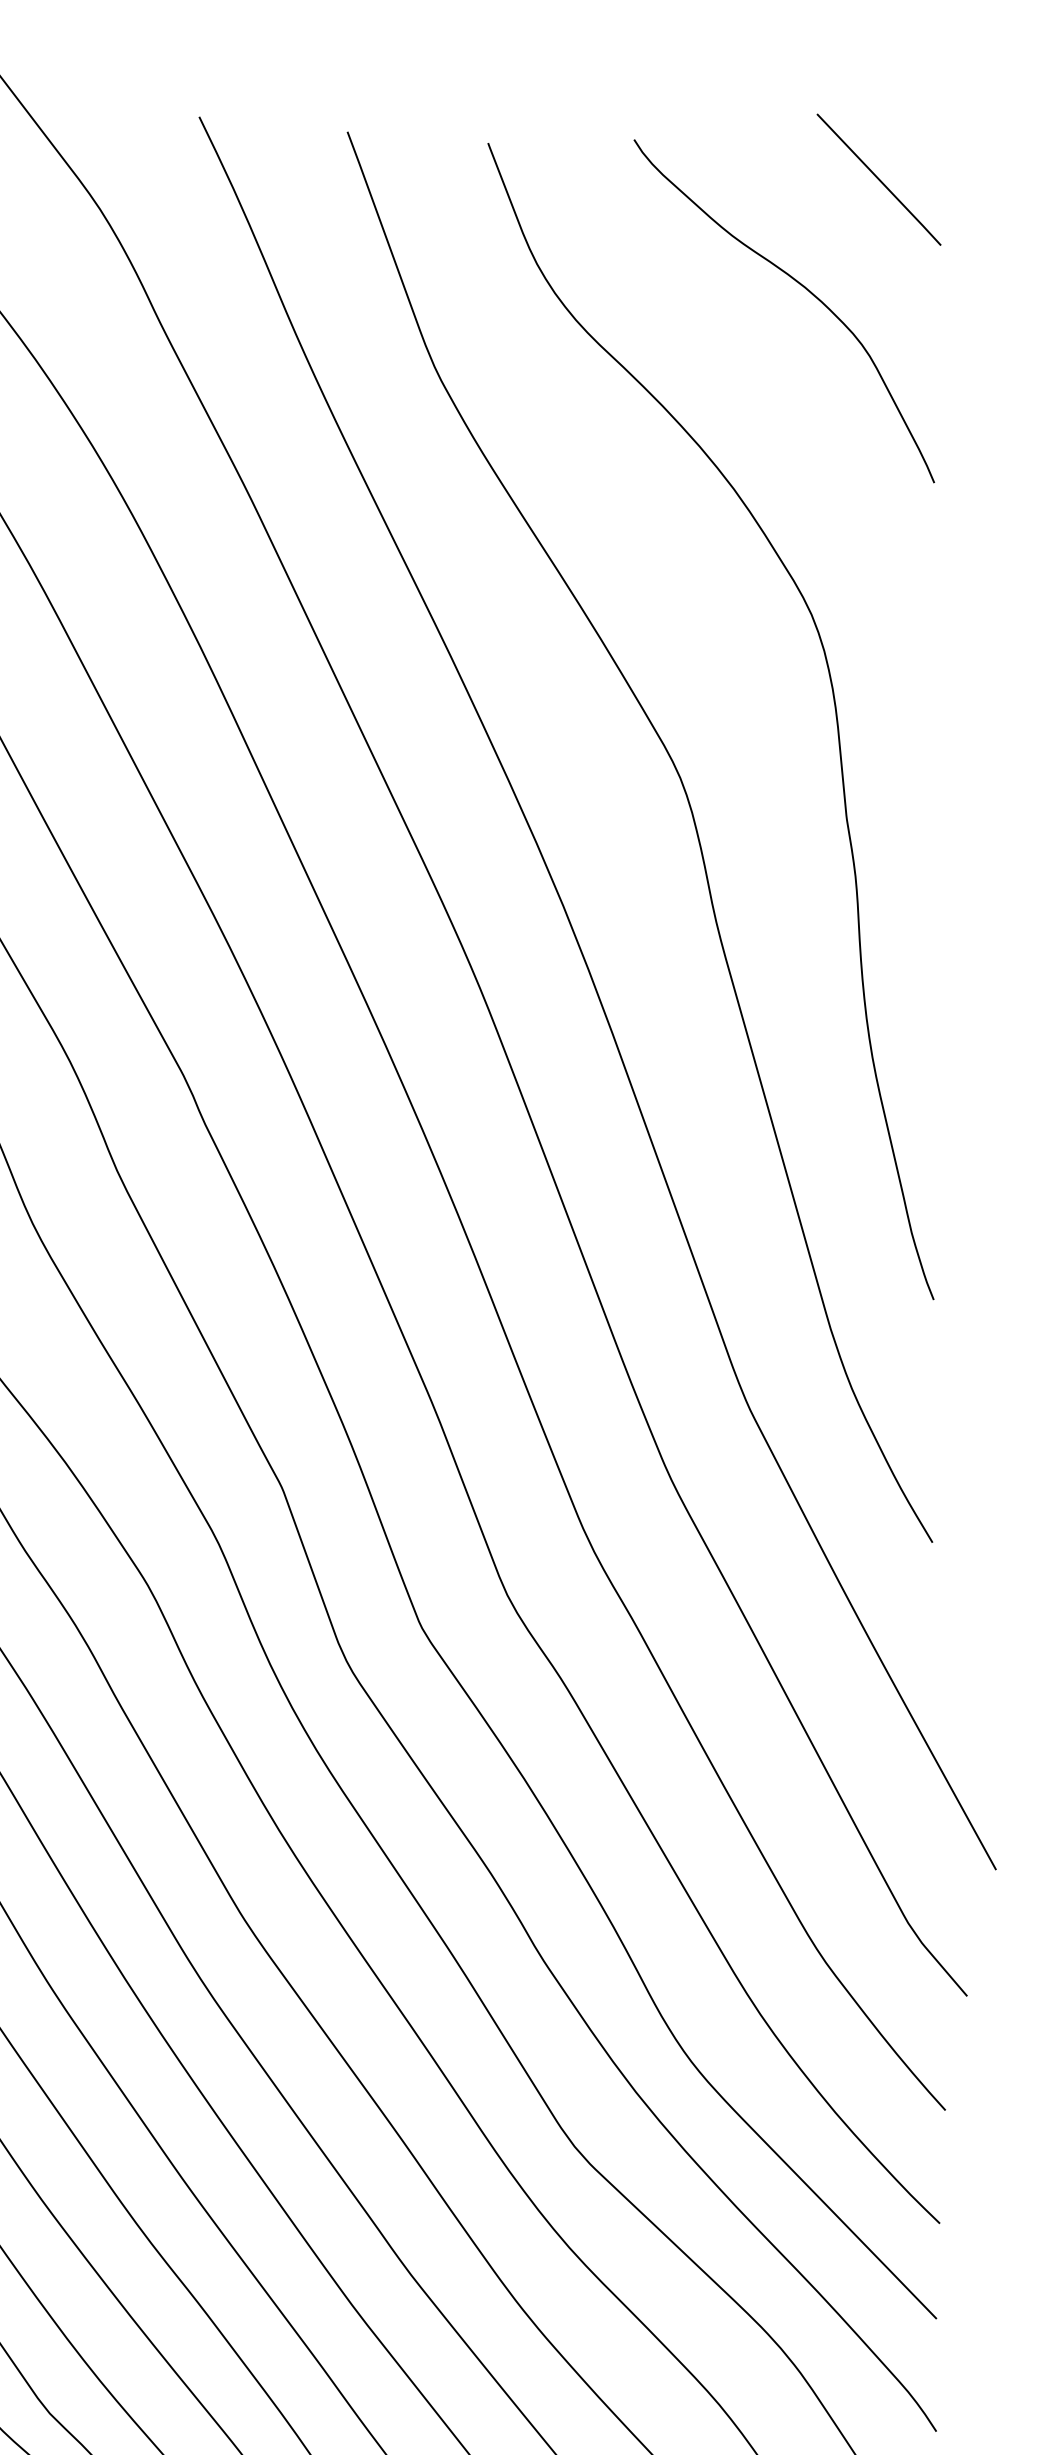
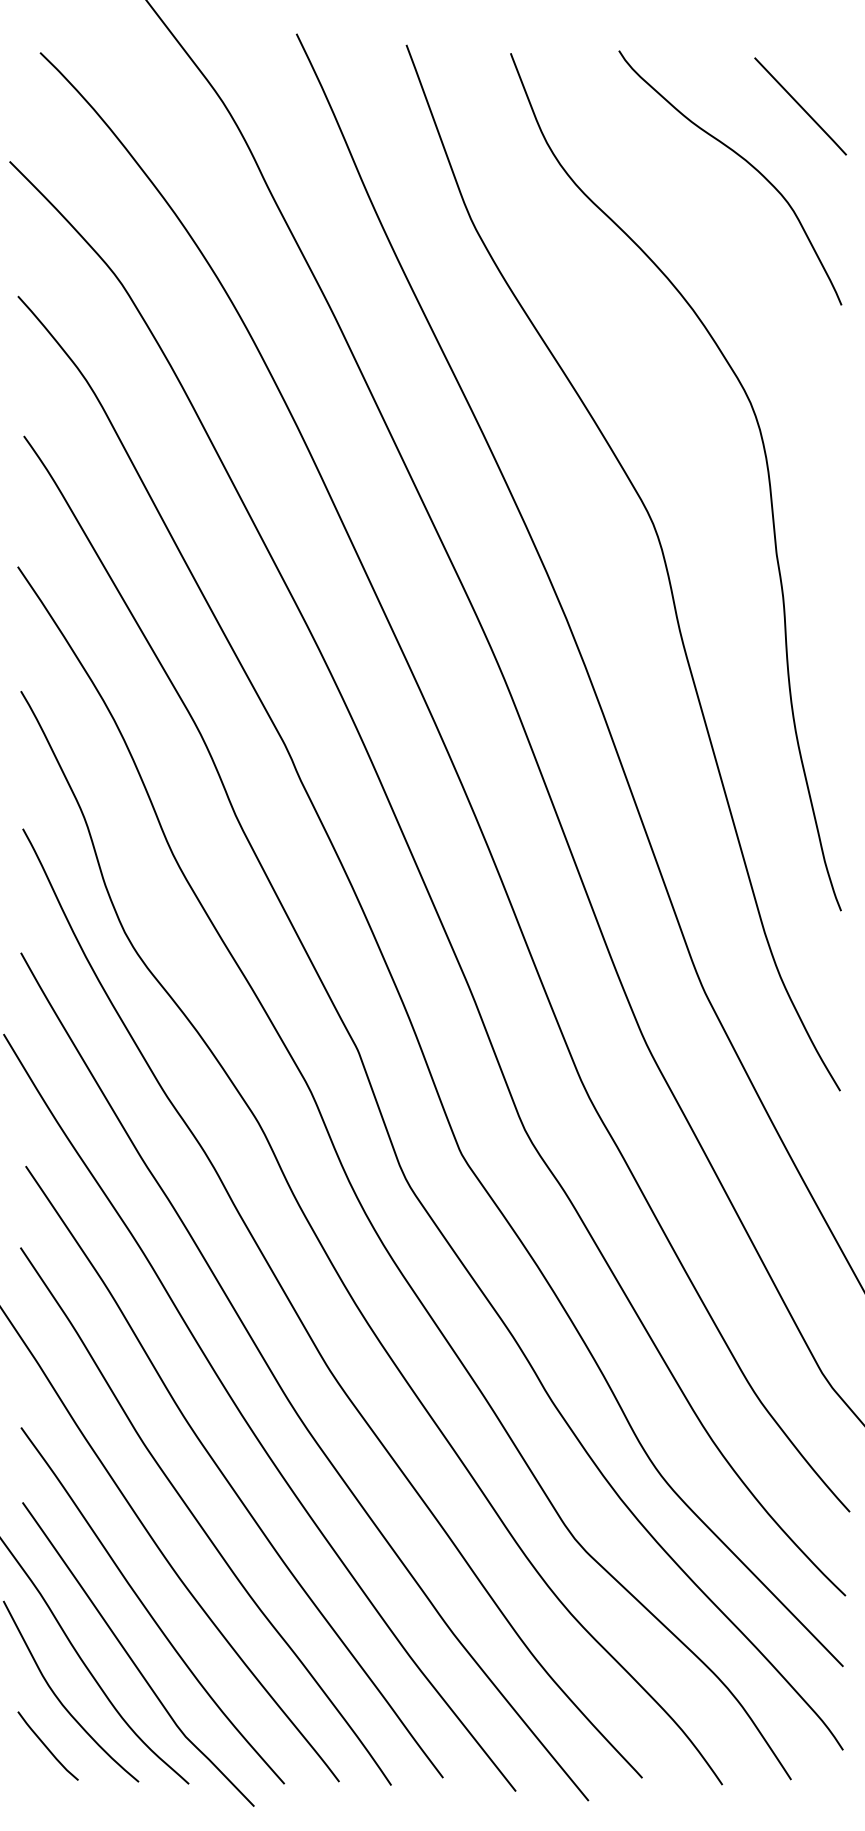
line: (878, 179) -> (800, 106), moved

